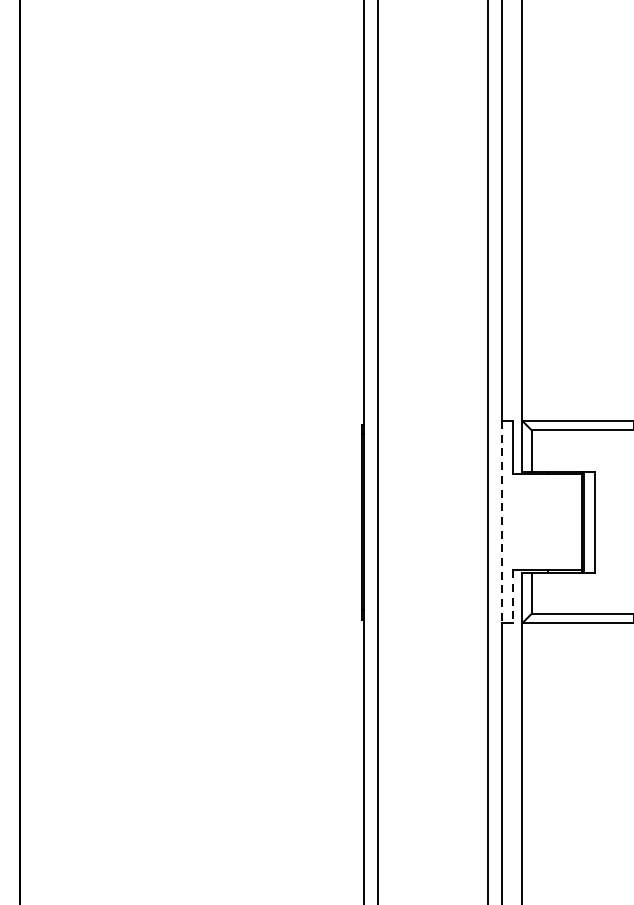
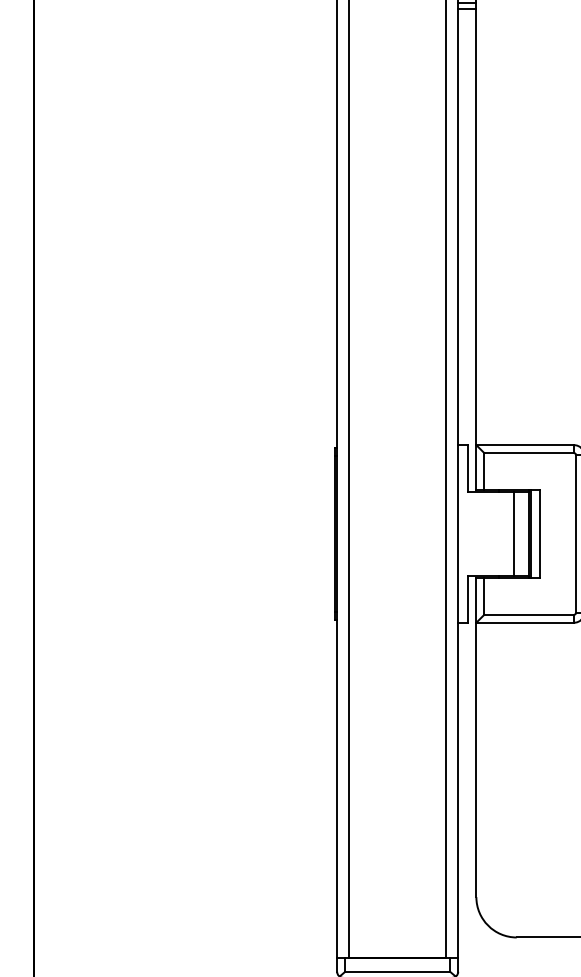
line: (502, 521) -> (458, 533), dashed -> solid
line: (564, 521) -> (513, 533), added
line: (513, 597) -> (468, 600), dashed -> solid

